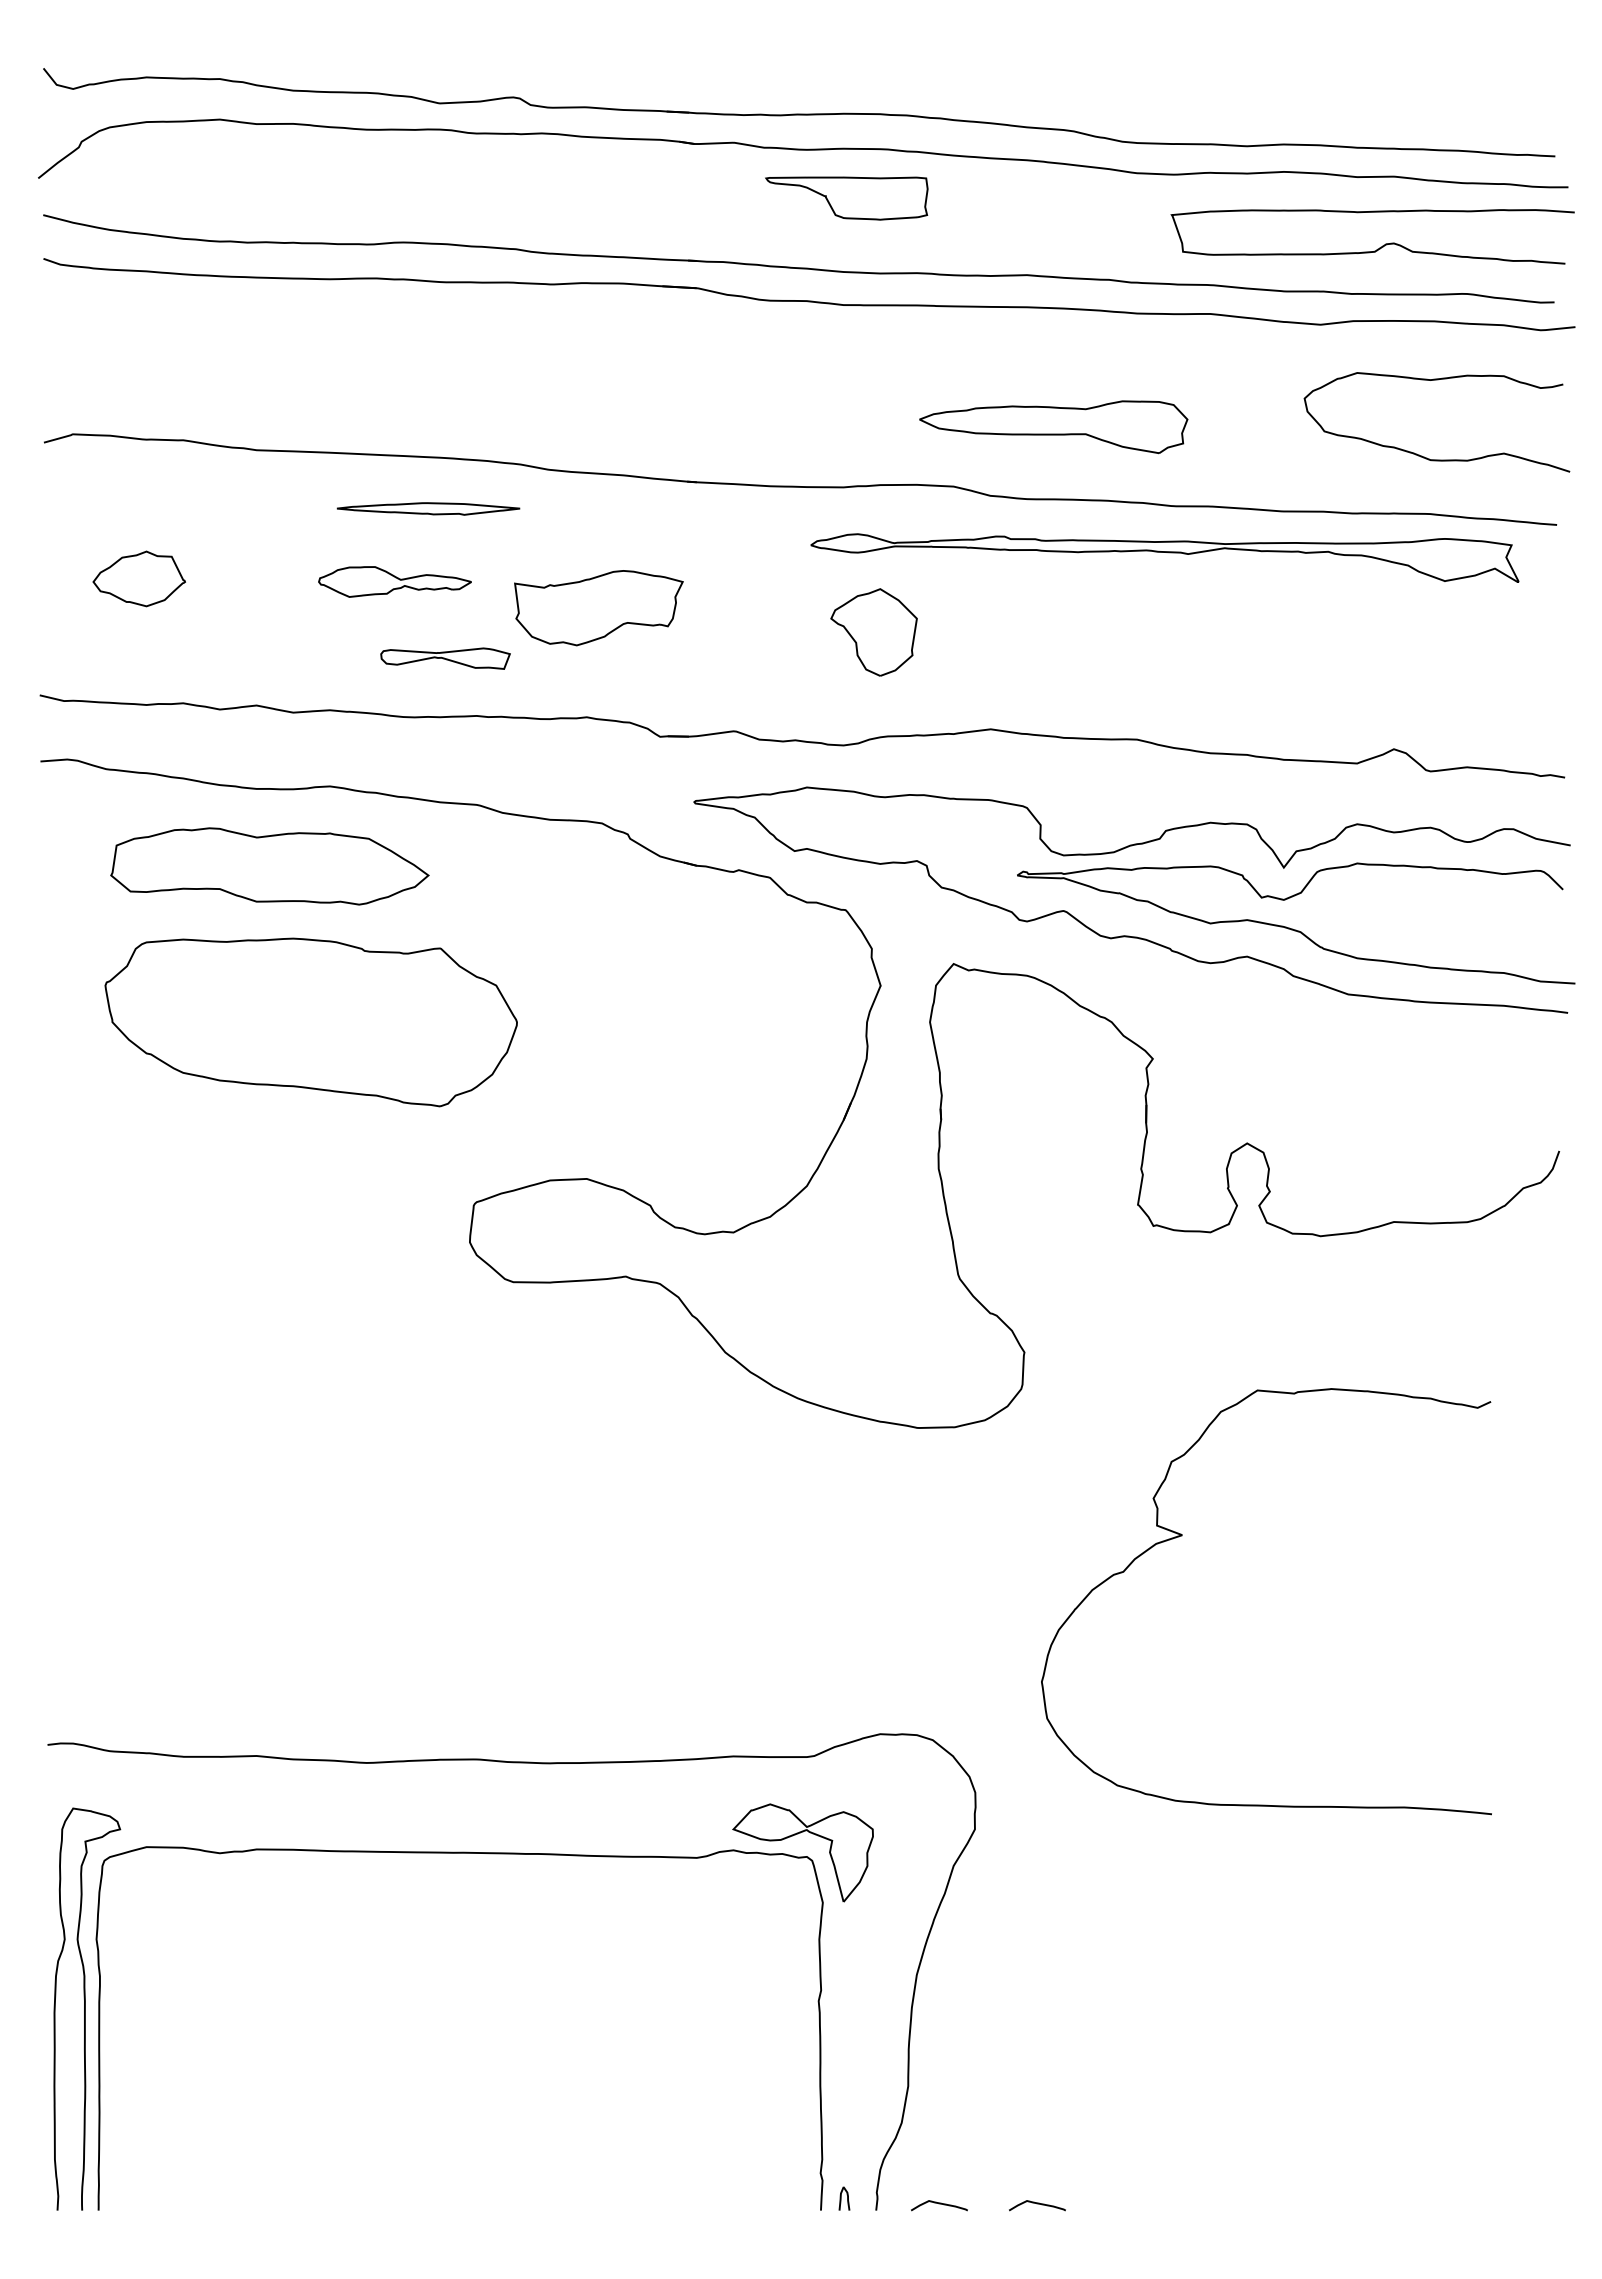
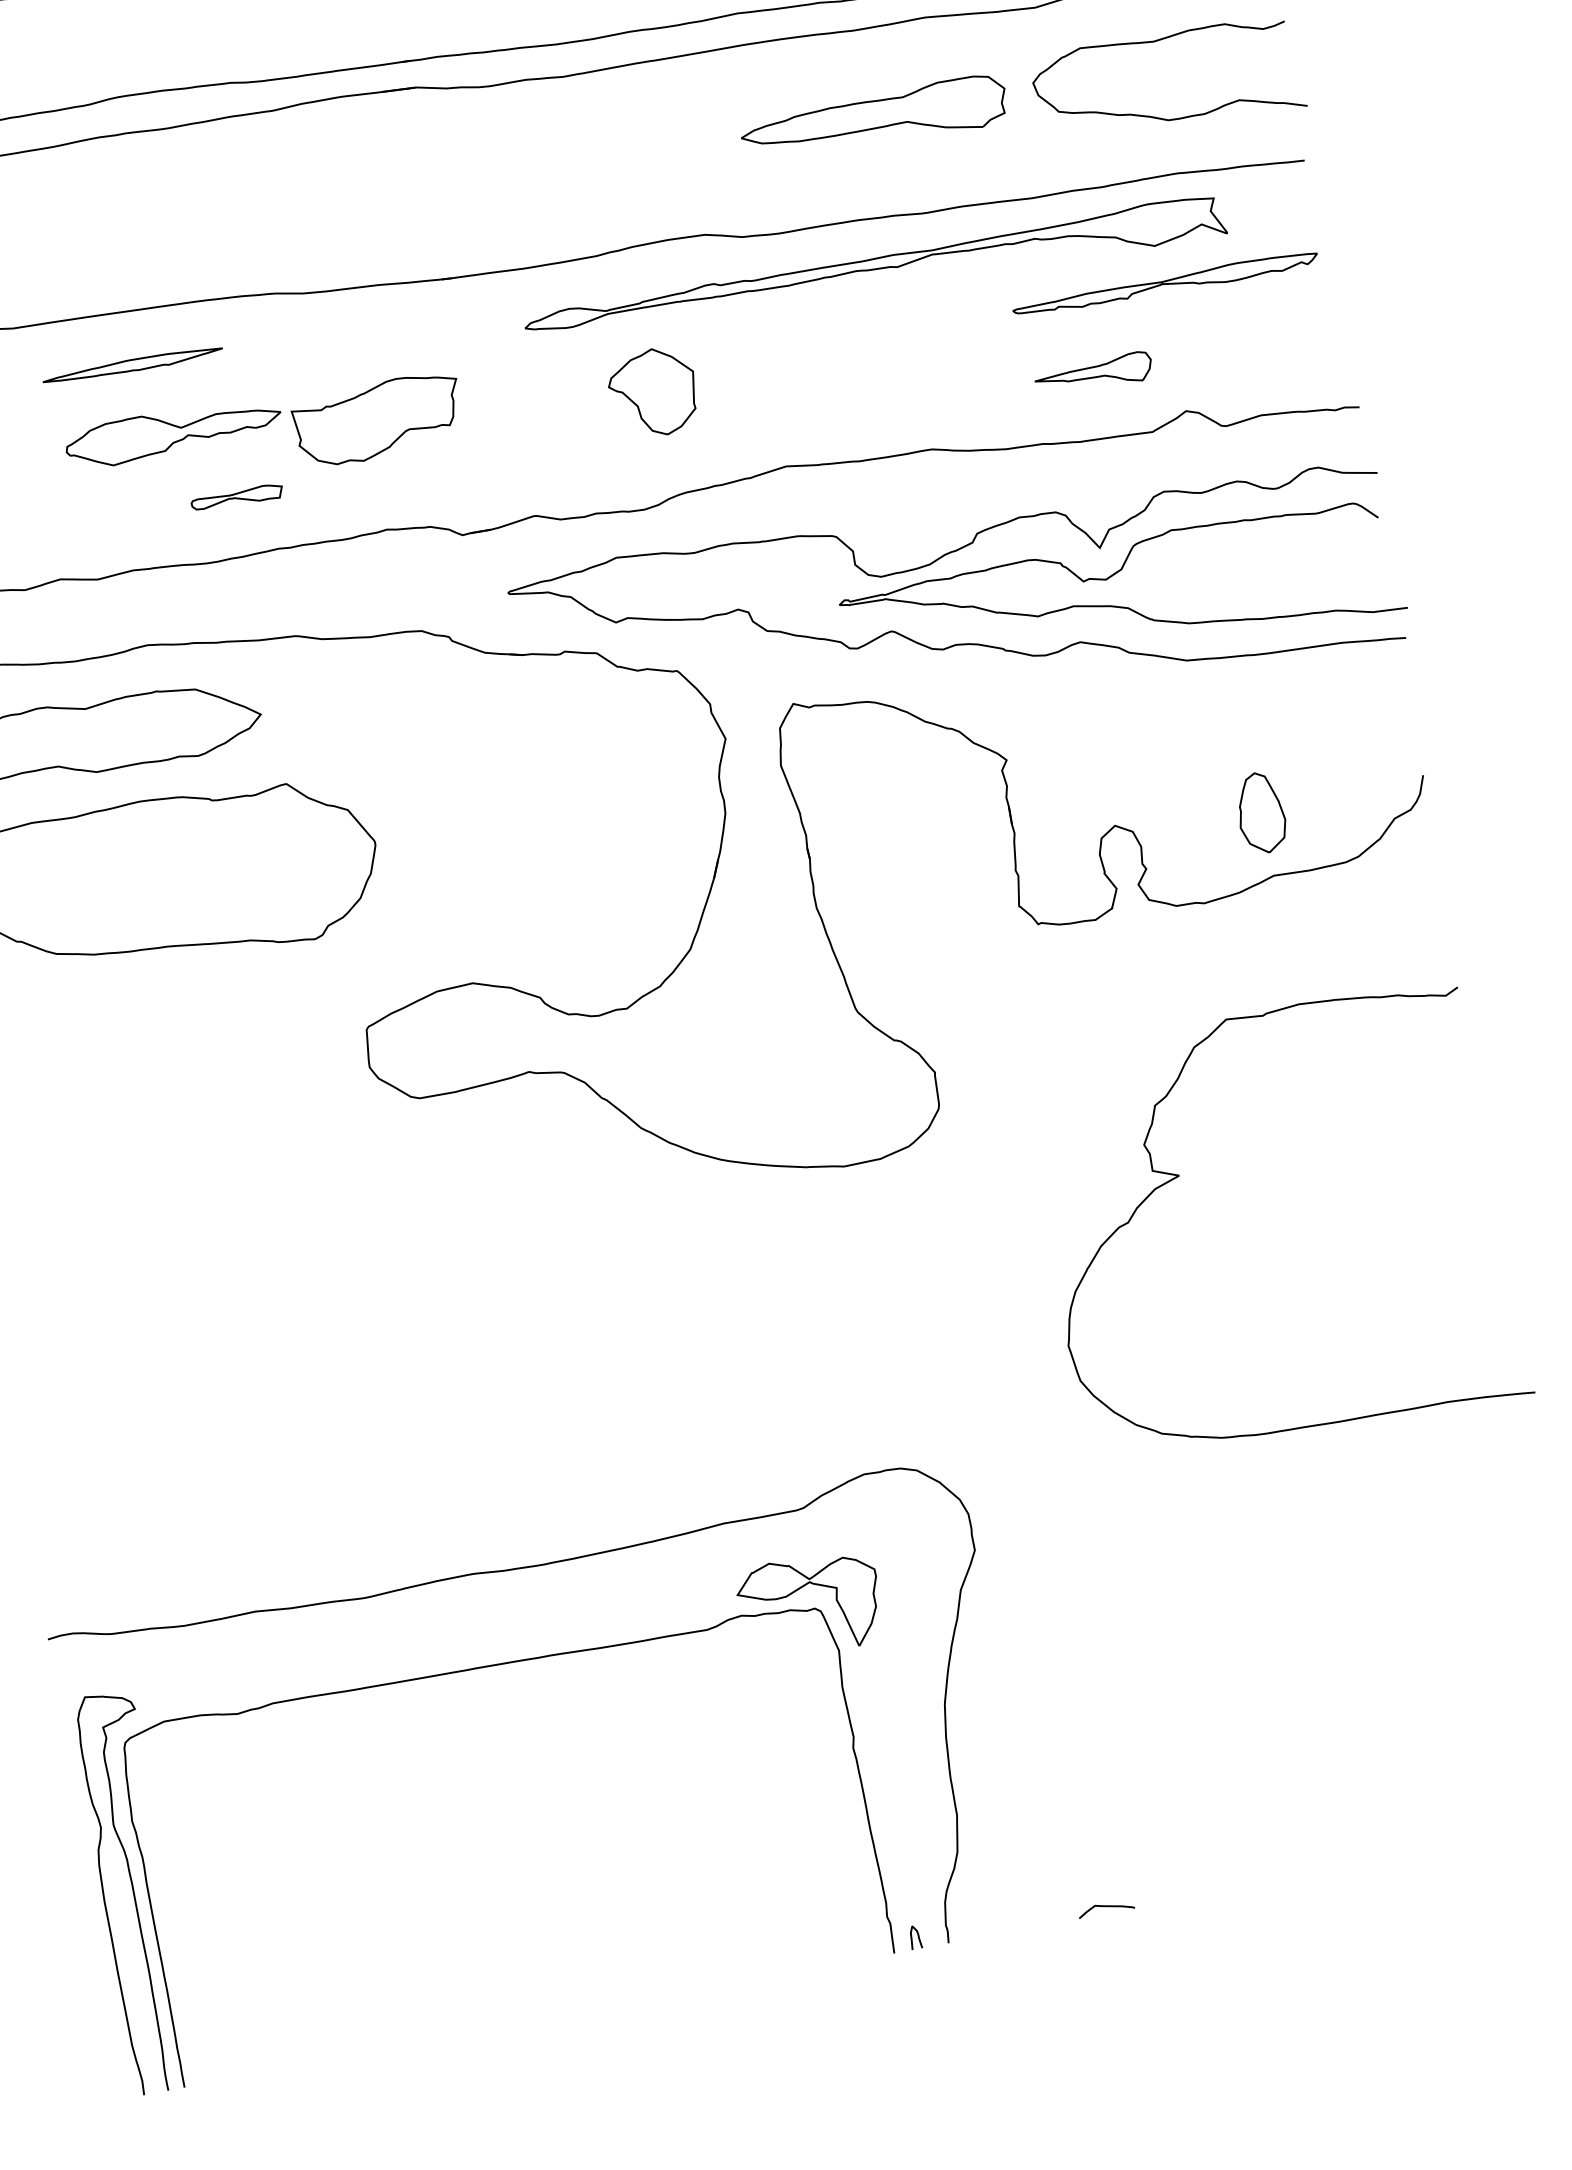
part: (1053, 427) -> (874, 121), moved
part: (428, 508) -> (132, 365), moved
part: (1164, 557) -> (874, 274), moved
part: (394, 581) -> (172, 431), size x1.43
part: (1397, 621) -> (1165, 284), added
part: (445, 658) -> (237, 498), size x0.71
part: (1309, 696) -> (1093, 375), added
part: (1392, 1157) -> (1260, 812), added
curve: (1182, 1536) -> (1179, 1176), moved
curve: (939, 2204) -> (1009, 1925), removed

